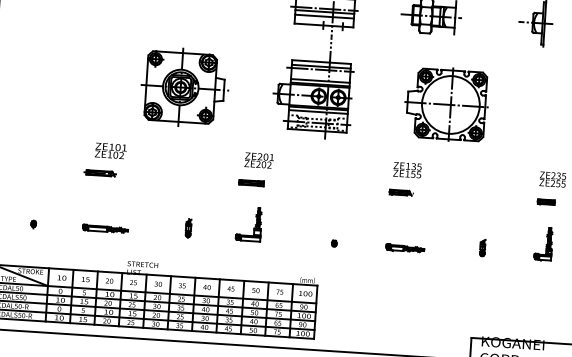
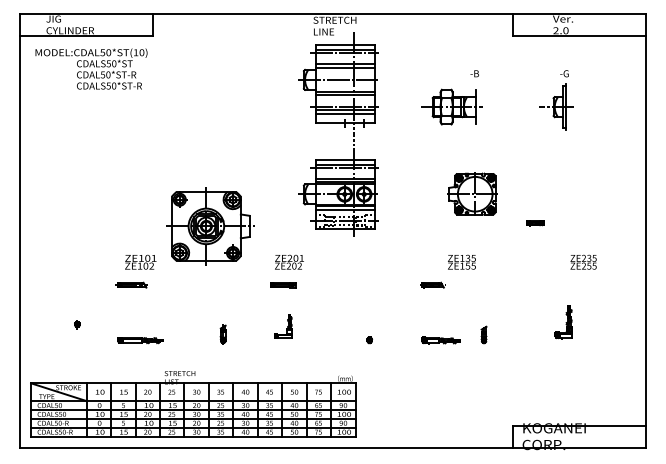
part: (184, 87) -> (210, 226), moved
part: (446, 103) -> (472, 193), size x0.6
text: (407, 169) -> (461, 261), moved
part: (546, 202) -> (535, 223), moved
part: (33, 224) -> (77, 324), moved
part: (249, 224) -> (283, 326), size x0.7
part: (543, 244) -> (563, 322), moved
part: (482, 247) -> (483, 334), moved

